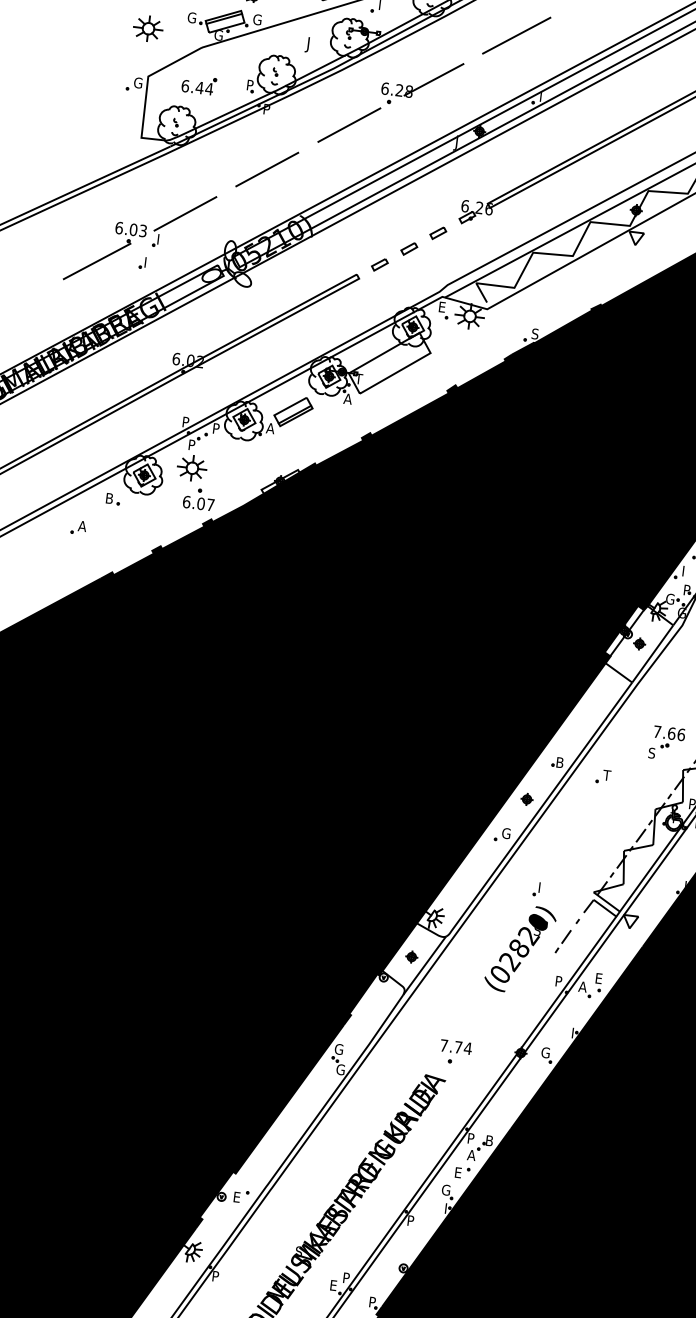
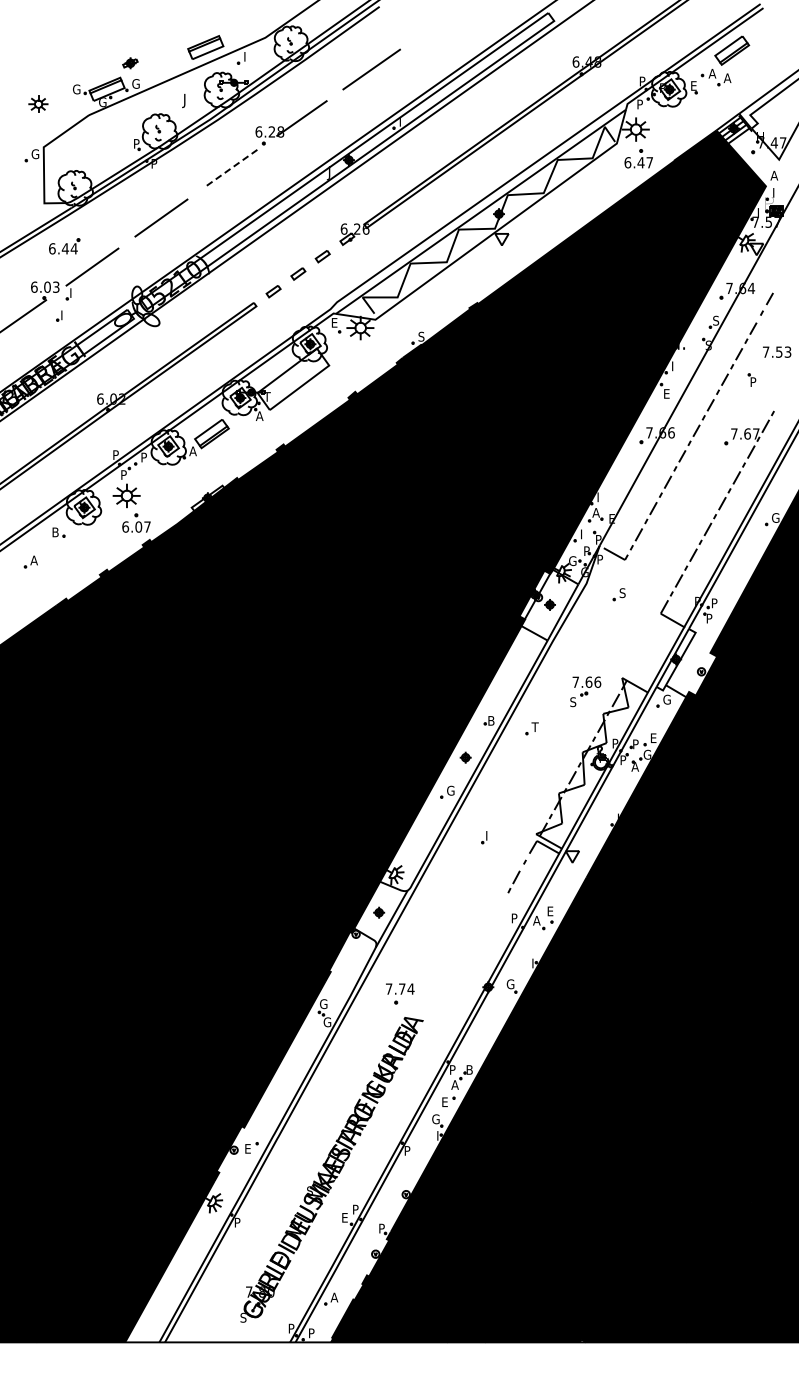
part: (148, 29) -> (38, 104), size x0.7
part: (199, 85) -> (64, 246), moved
line: (349, 124) -> (230, 168), solid -> dashed
part: (520, 949) -> (476, 893), removed
part: (455, 1051) -> (400, 993), moved

